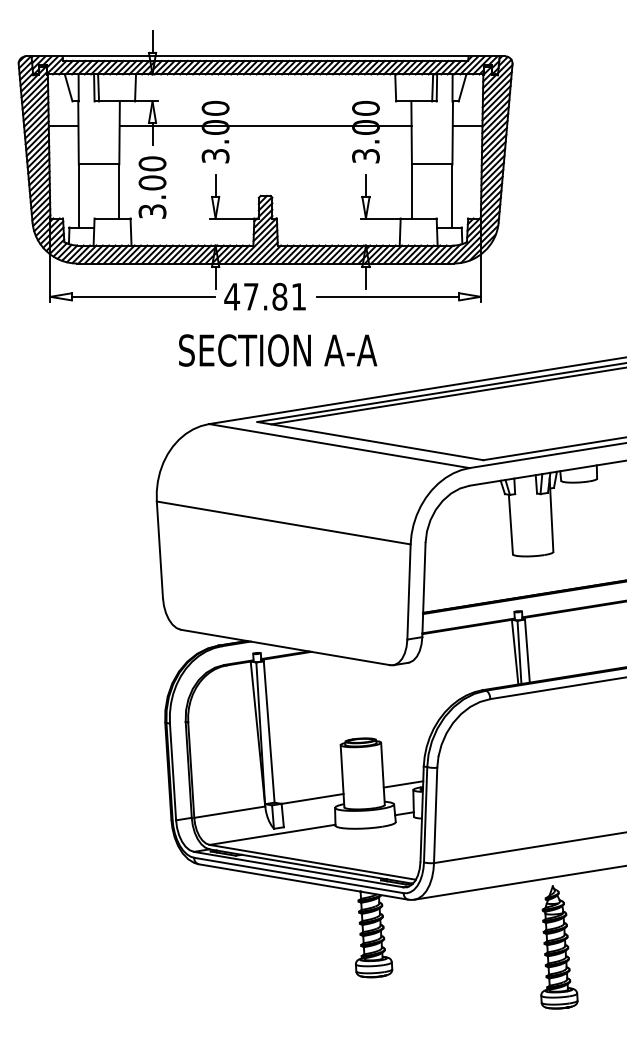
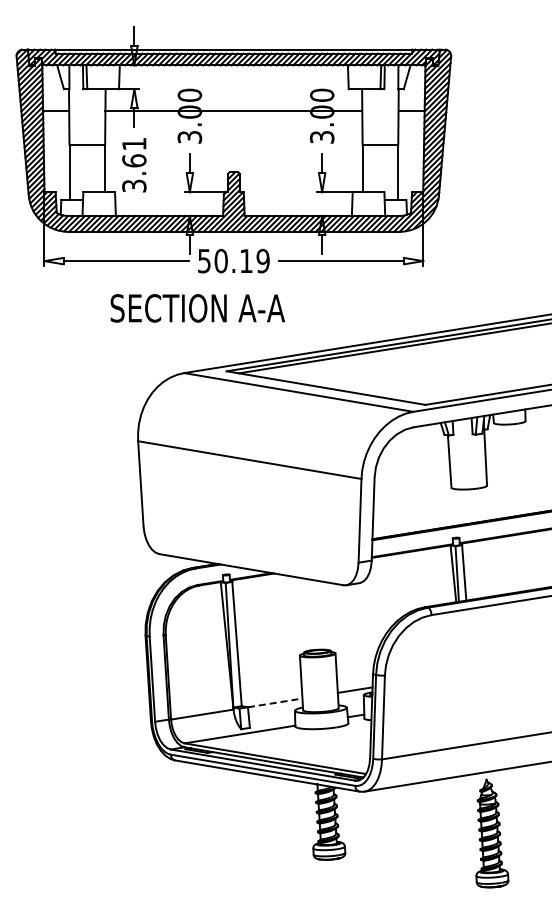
text: (152, 173) -> (134, 152), 3.00 -> 3.61
text: (265, 296) -> (233, 260), 47.81 -> 50.19
text: (277, 350) -> (197, 308), moved
line: (312, 798) -> (275, 702), solid -> dashed

